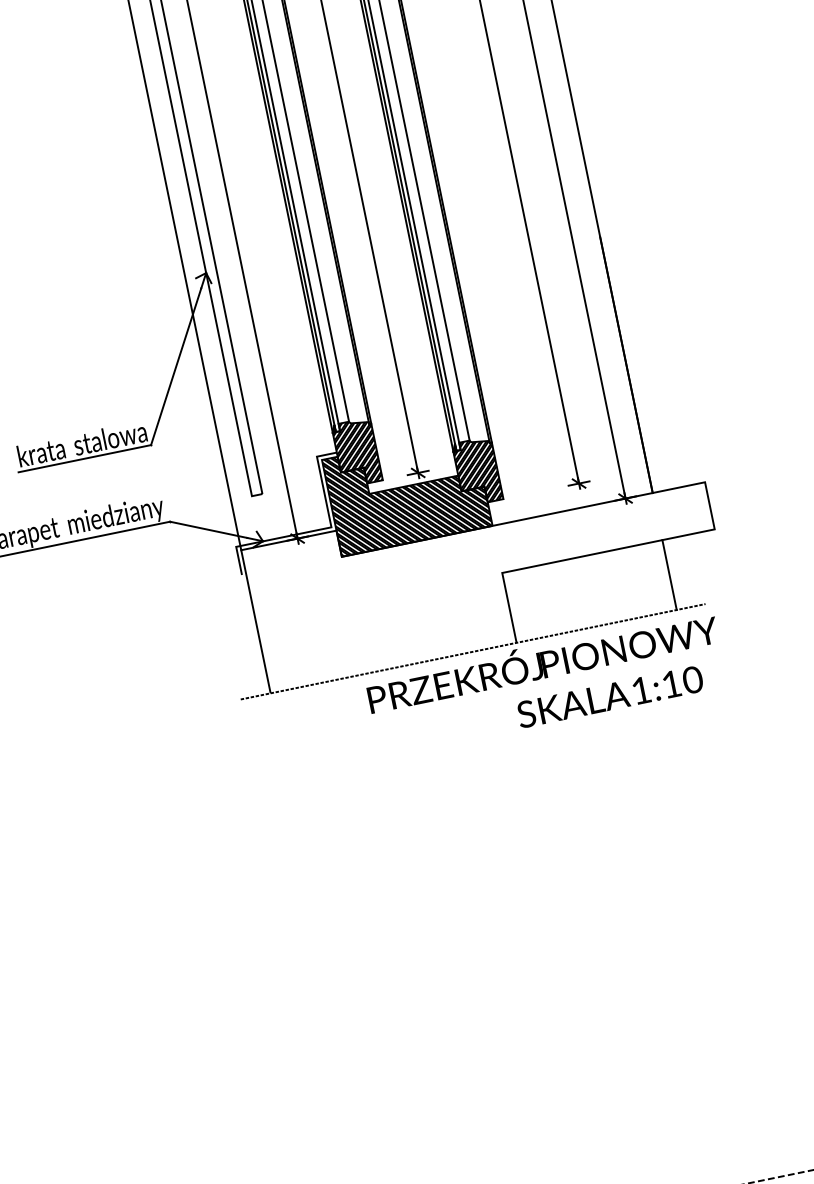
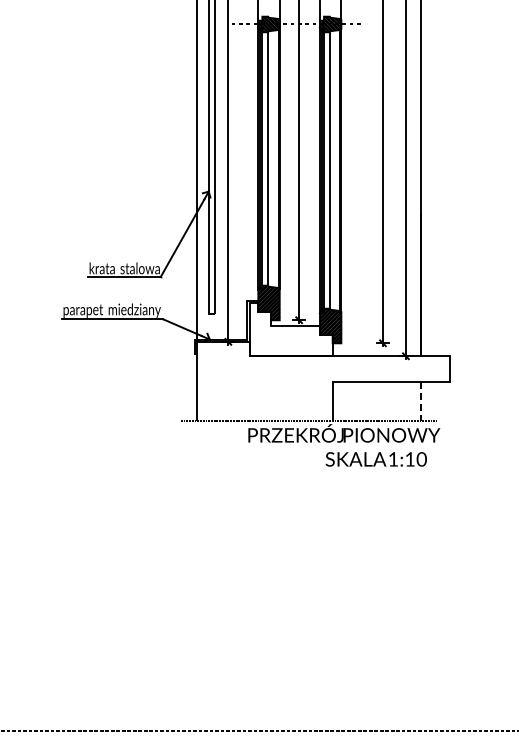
hatch: (405, 492) -> (290, 329), removed
line: (668, 575) -> (420, 401), solid -> dashed

